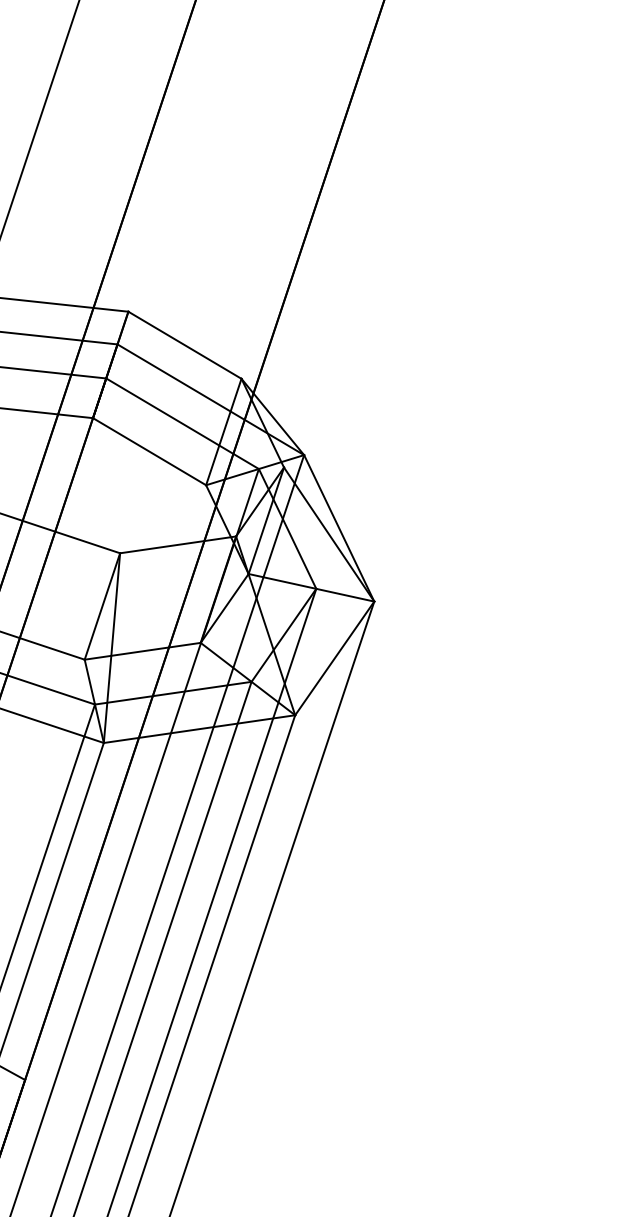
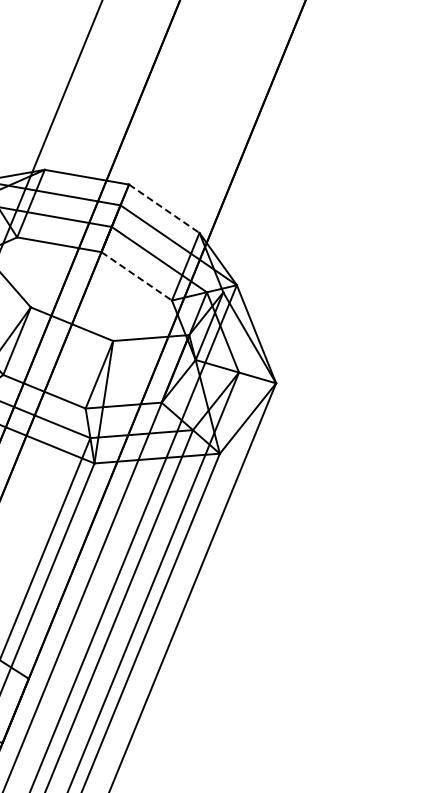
line: (185, 344) -> (164, 208), solid -> dashed
line: (149, 451) -> (136, 276), solid -> dashed

